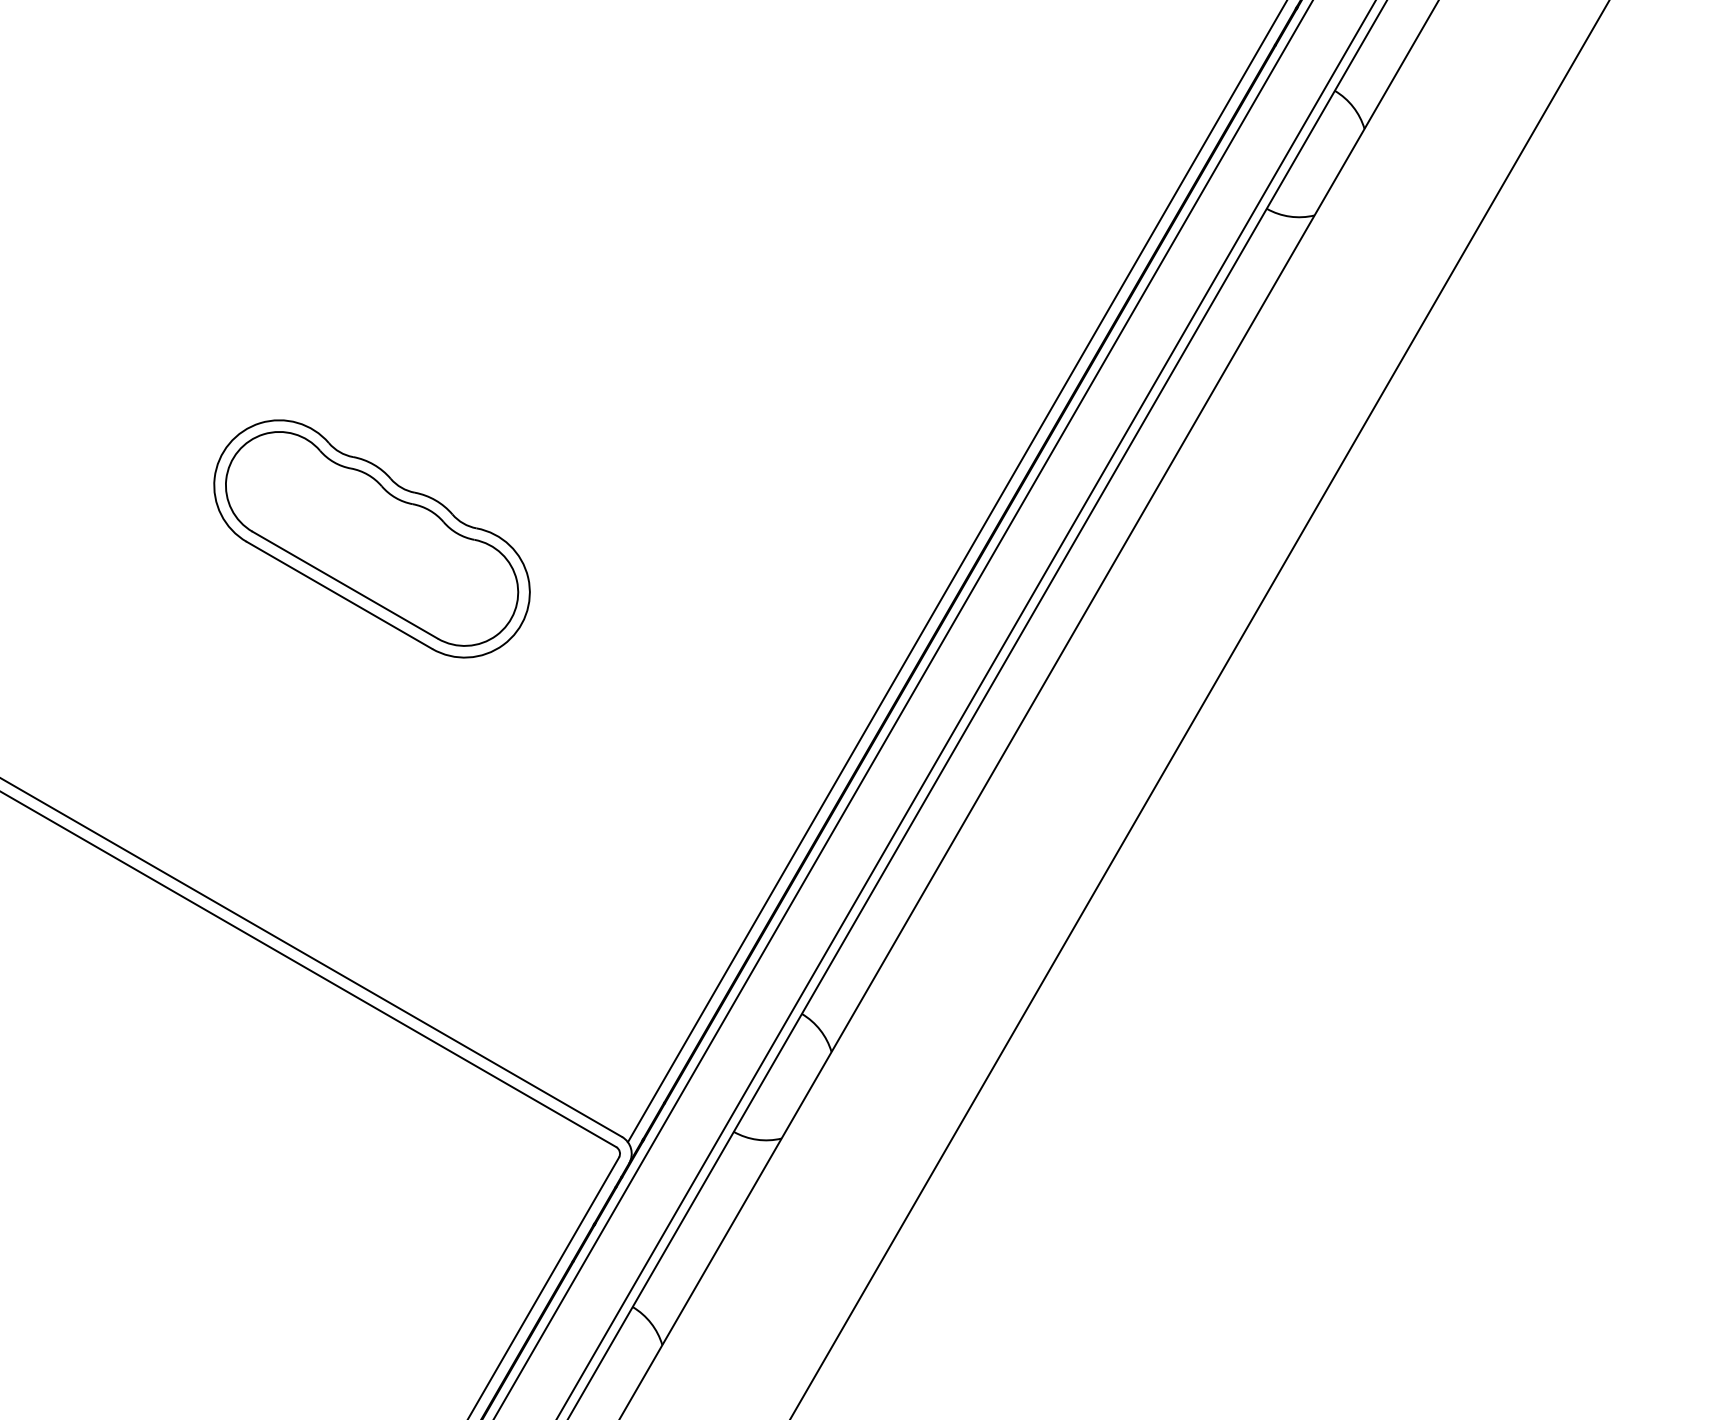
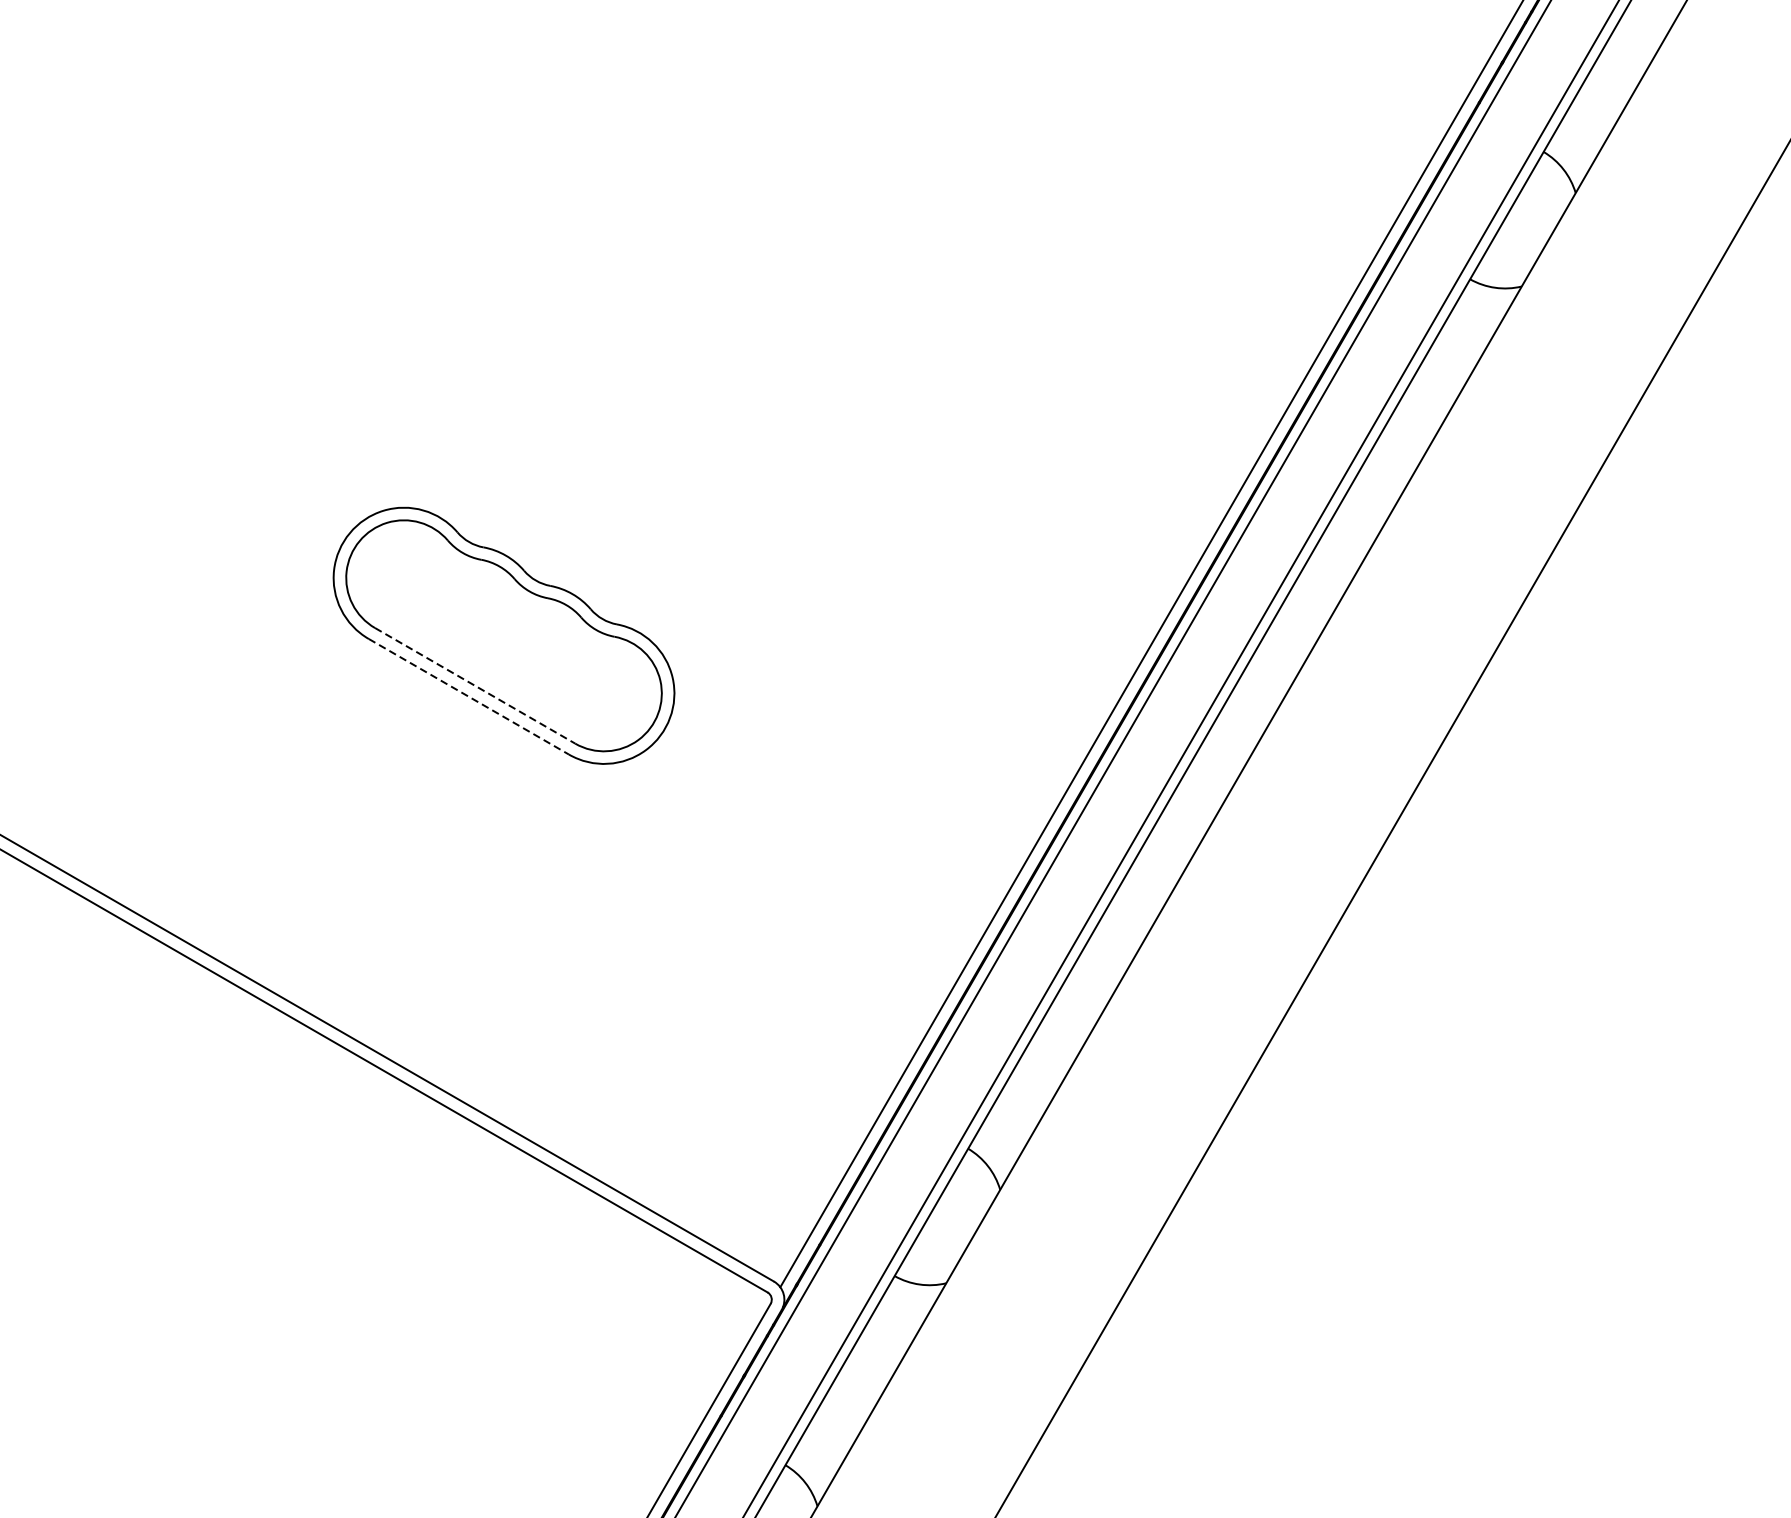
line: (345, 585) -> (475, 686), solid -> dashed
line: (339, 595) -> (468, 696), solid -> dashed

